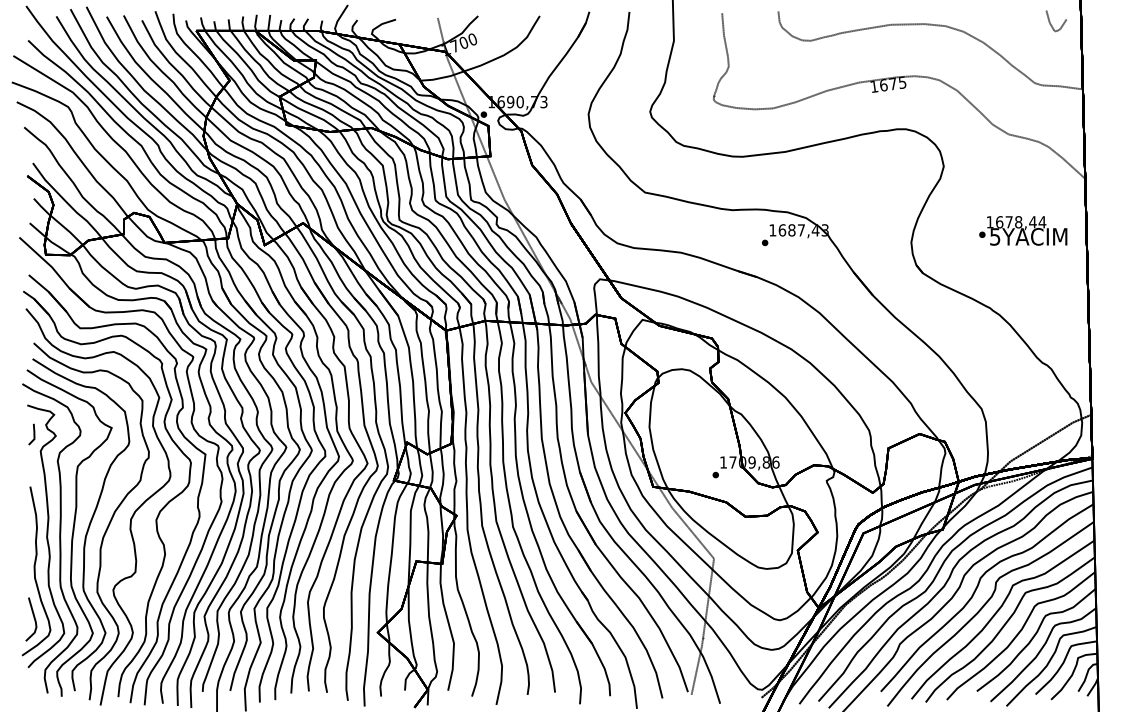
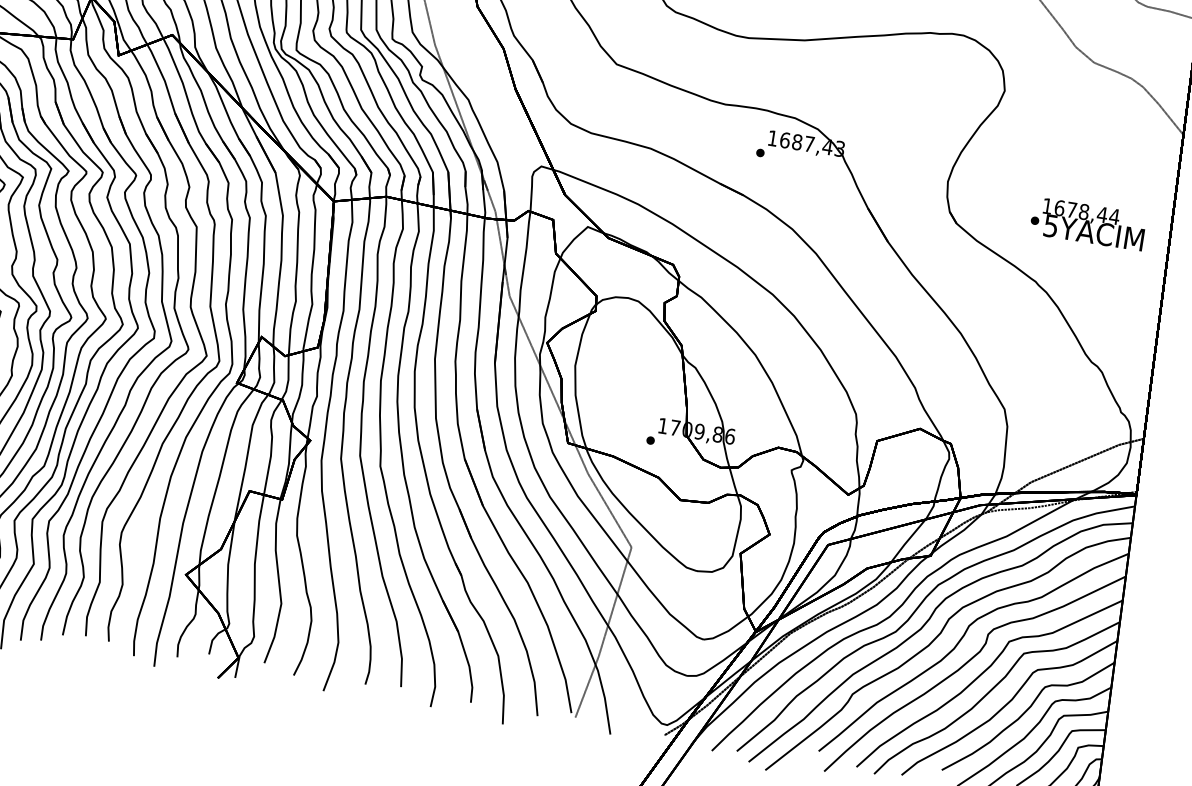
text: (1023, 230) -> (1088, 223), moved

